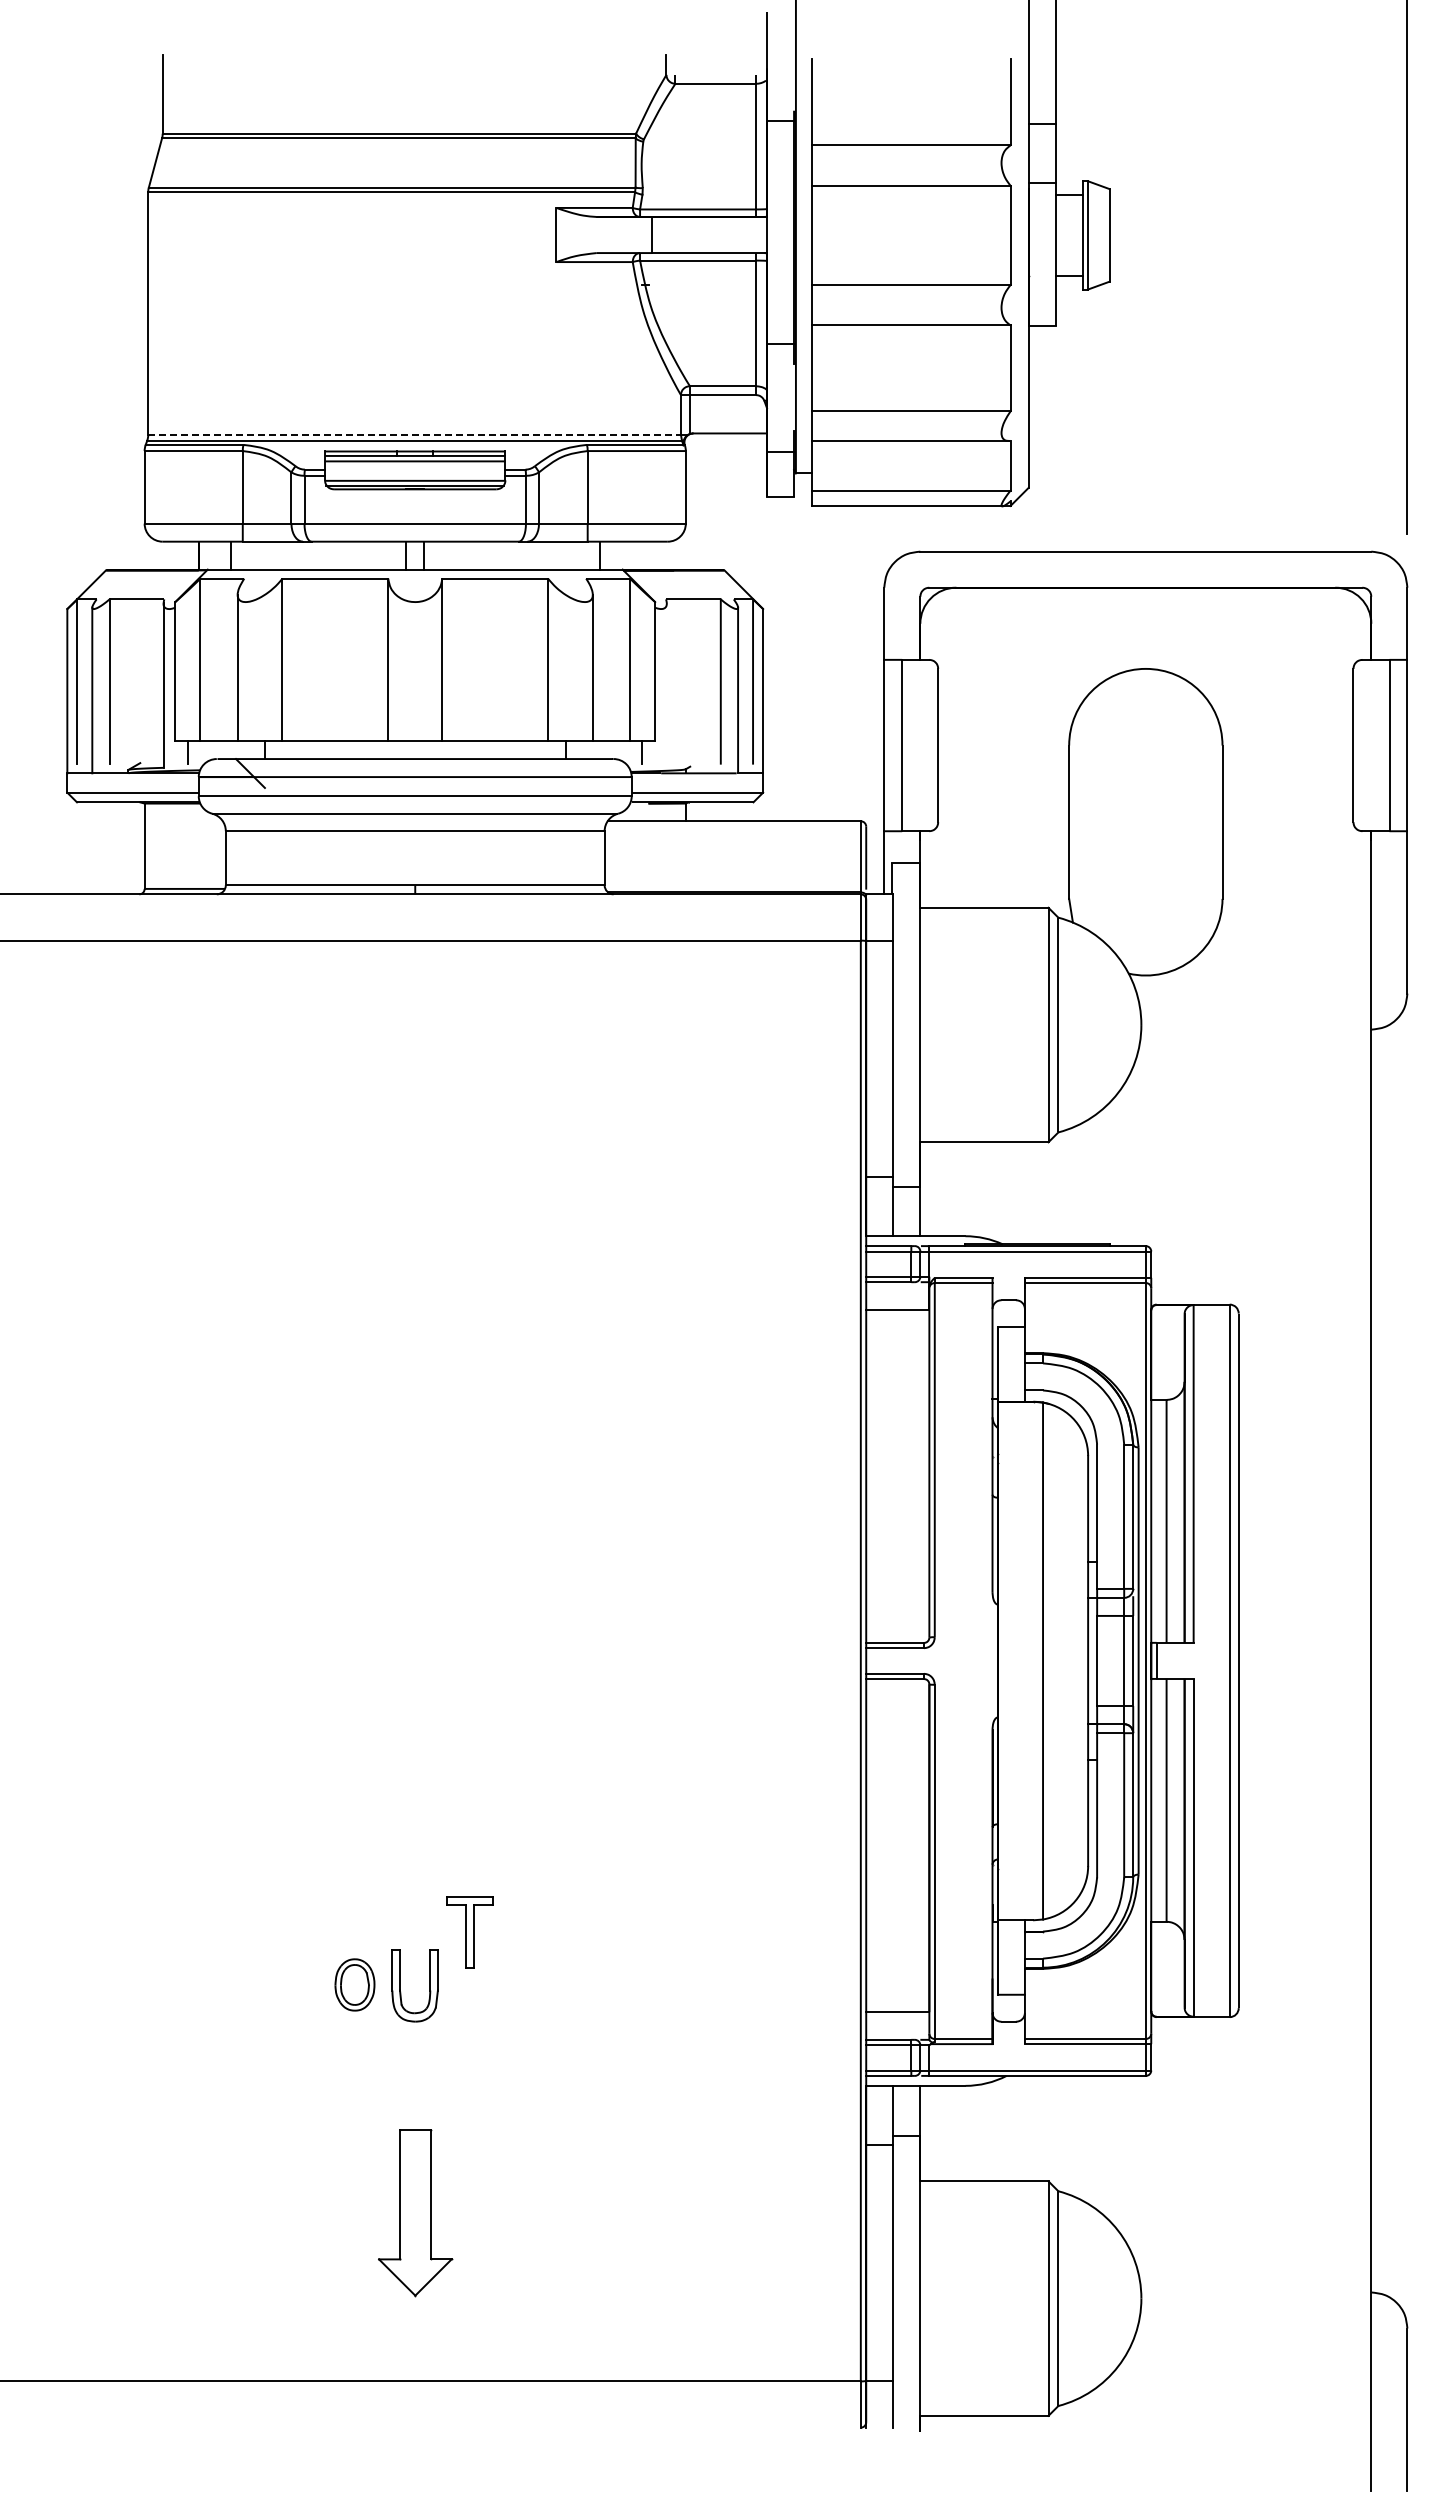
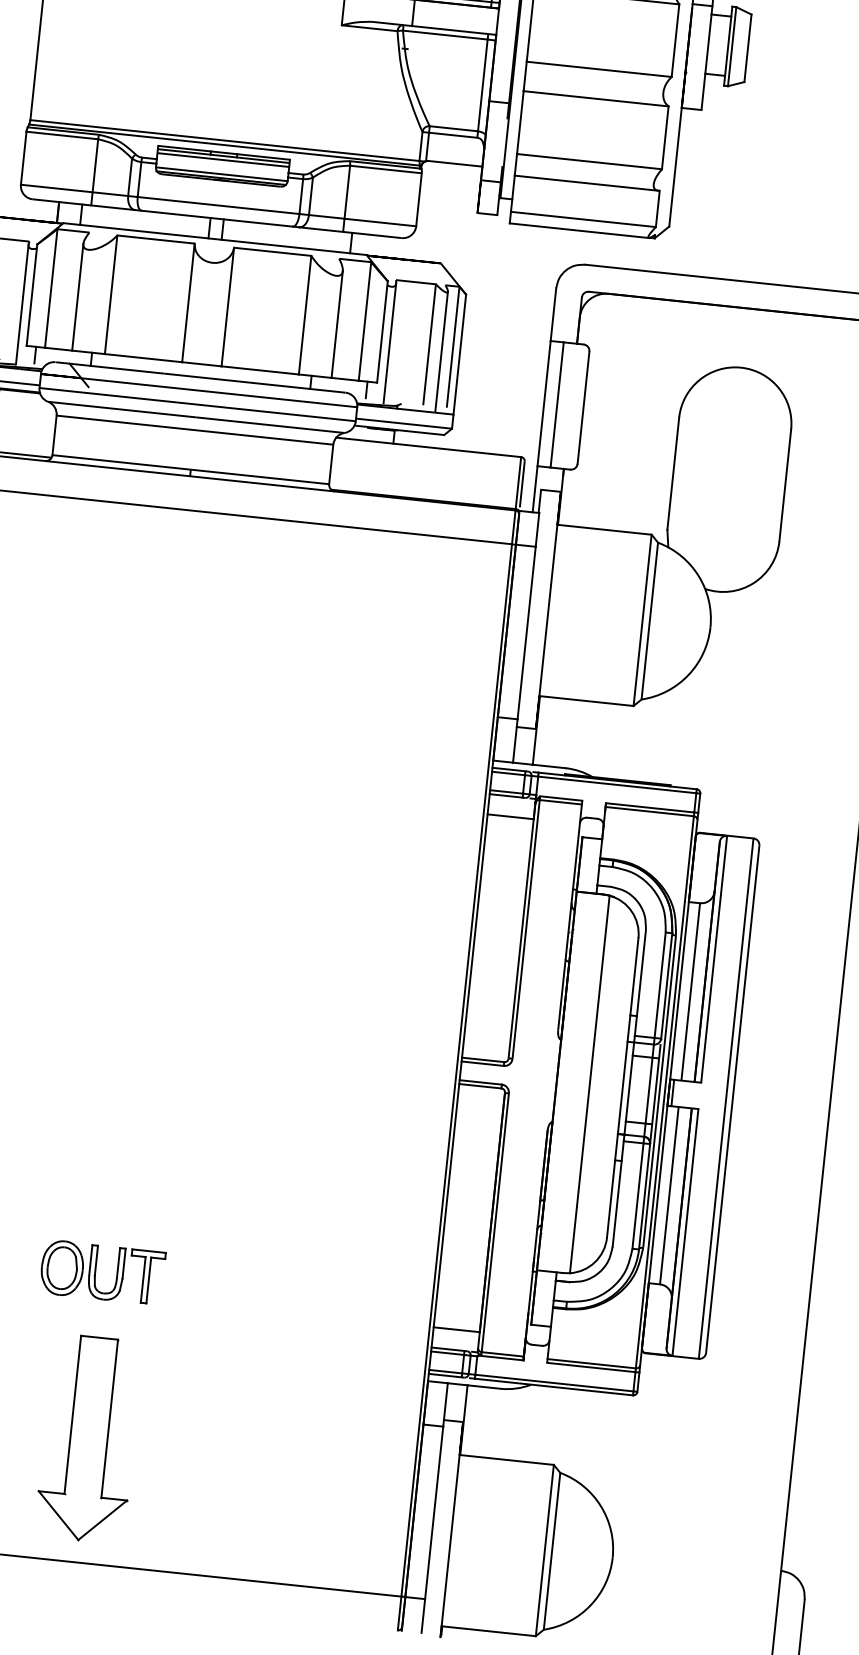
line: (415, 434) -> (225, 140), dashed -> solid
line: (666, 685) -> (389, 343), added
part: (469, 1932) -> (145, 1277), moved
part: (354, 1984) -> (62, 1267), size x1.43
part: (415, 2212) -> (89, 1439), size x1.67

